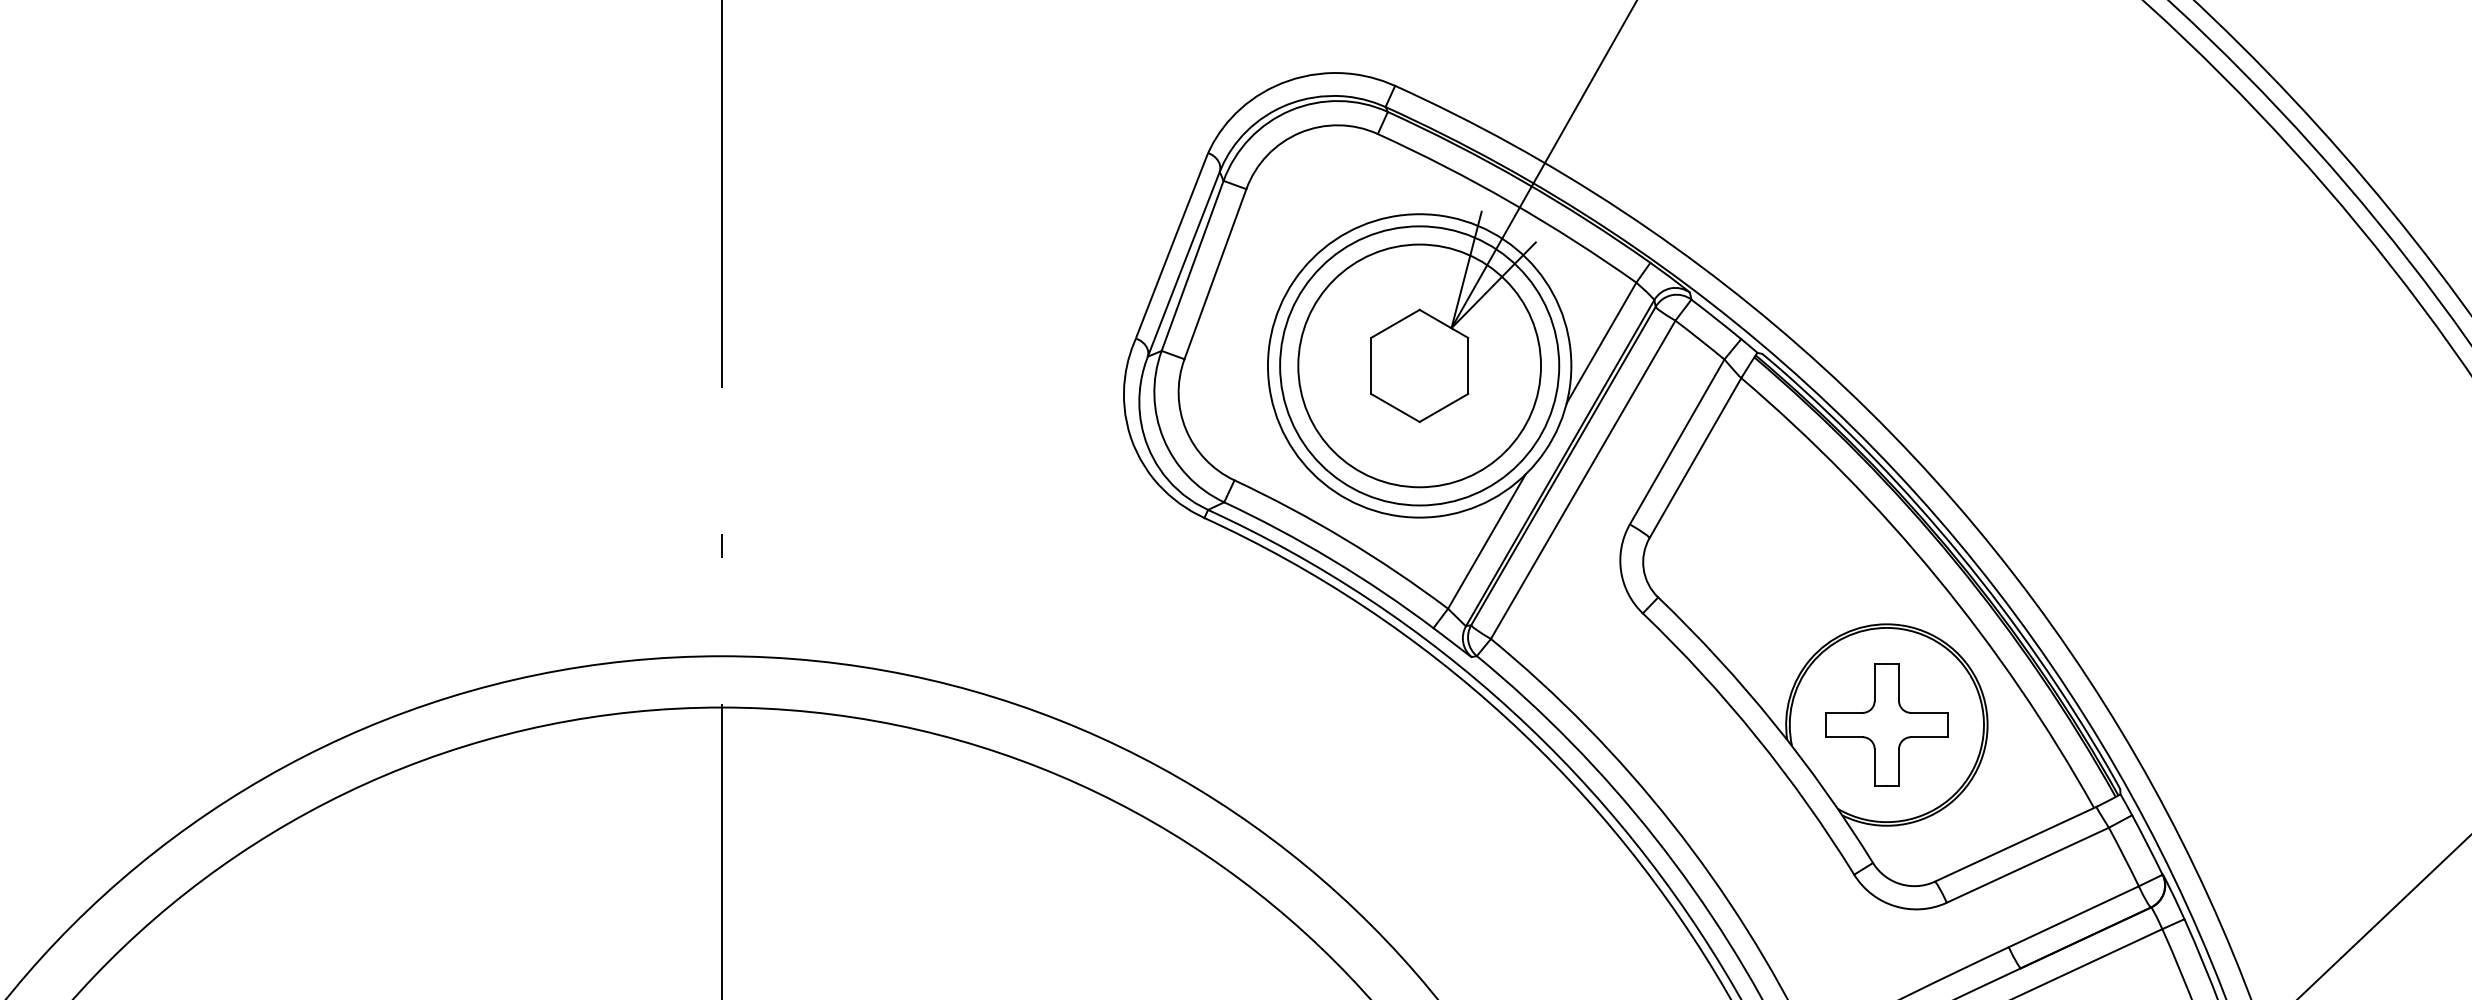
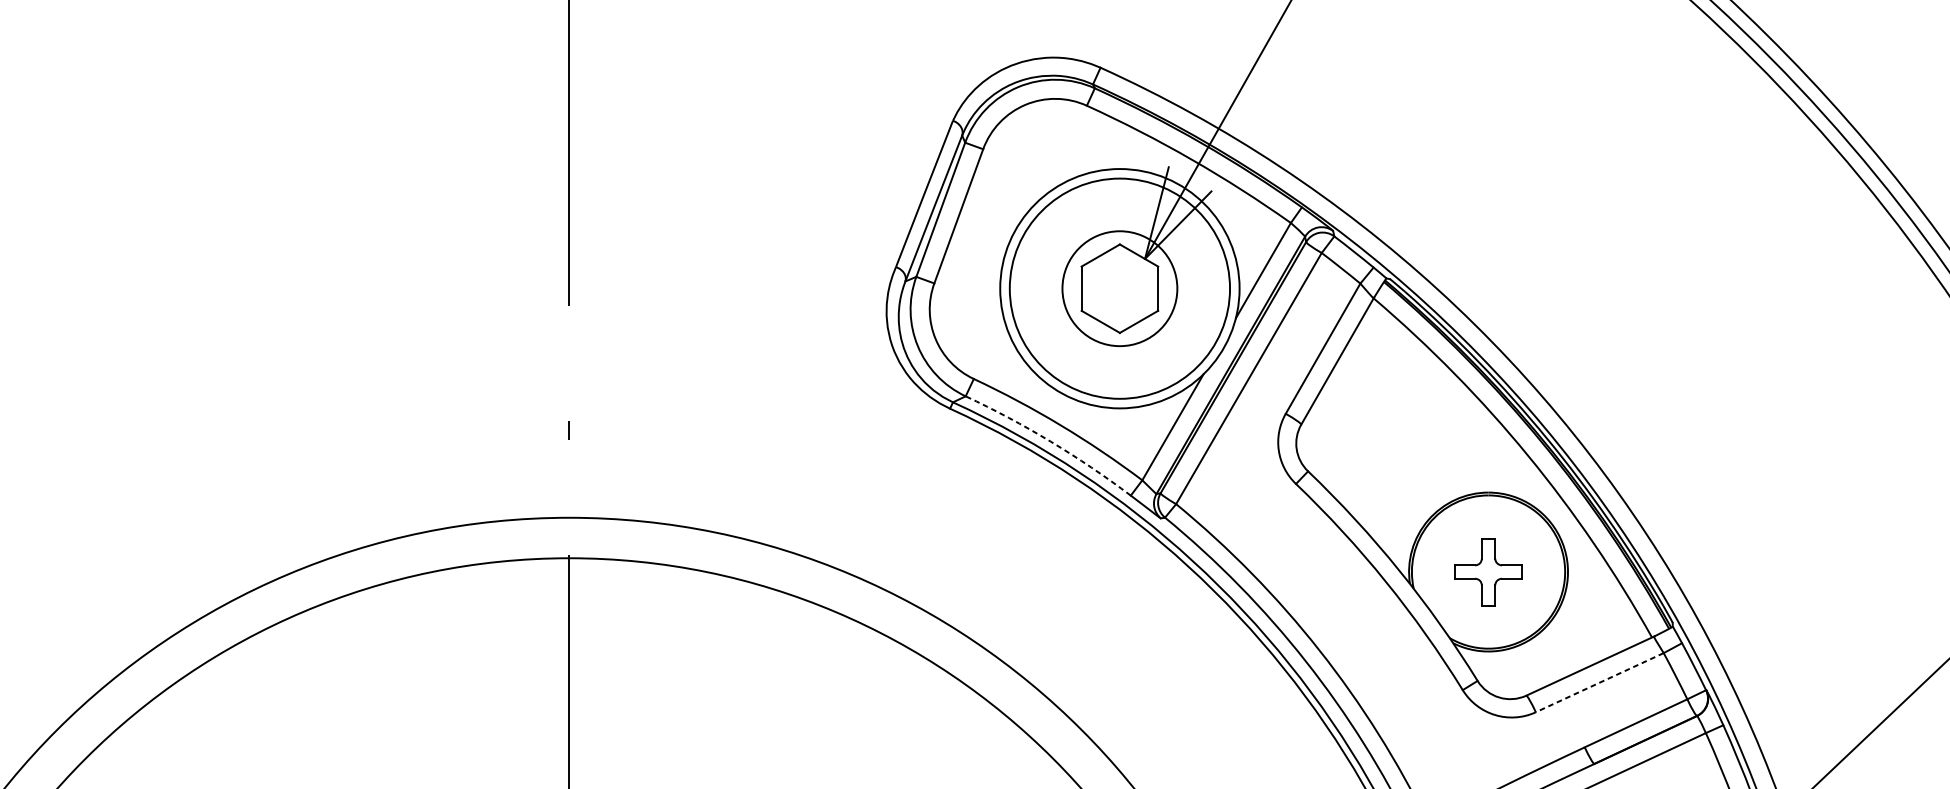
circle: (1419, 365) -> (1119, 288), size x0.6
arc: (1332, 559) -> (1051, 441), solid -> dashed
part: (1886, 724) -> (1488, 571), size x0.7
line: (2027, 865) -> (1599, 682), solid -> dashed

